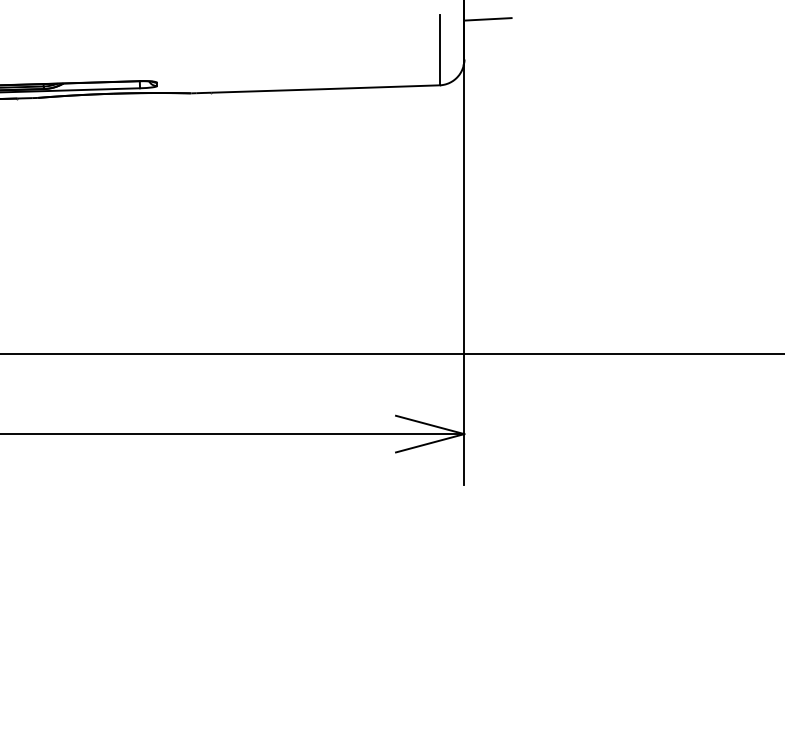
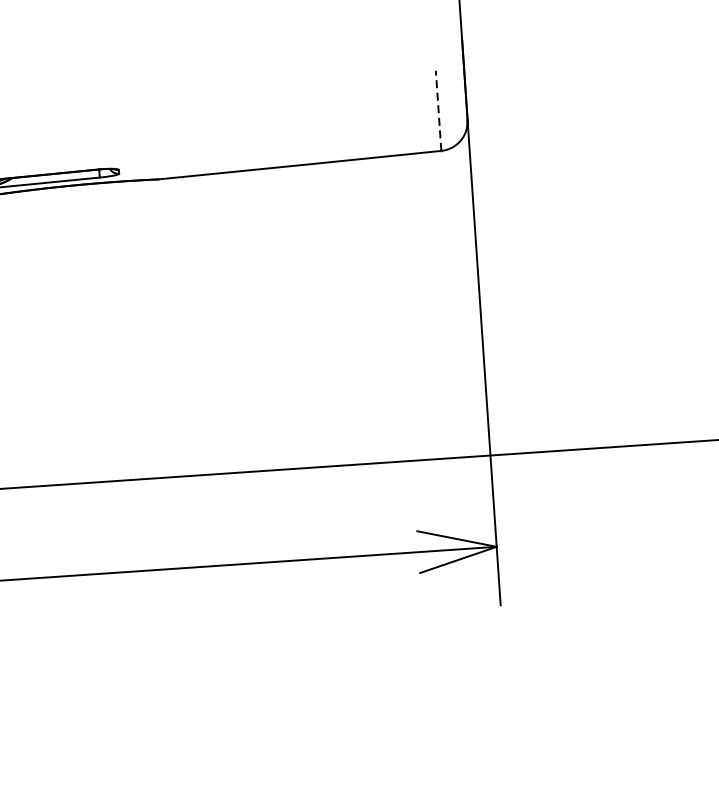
line: (487, 19) -> (490, 72), removed
line: (439, 49) -> (438, 110), solid -> dashed

